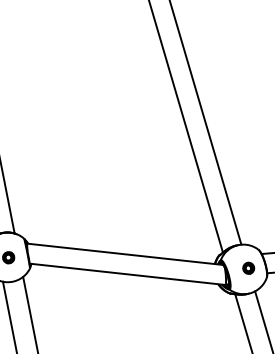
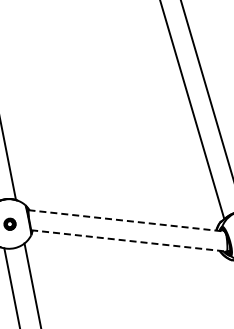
line: (125, 254) -> (126, 221), solid -> dashed
line: (128, 274) -> (129, 241), solid -> dashed

